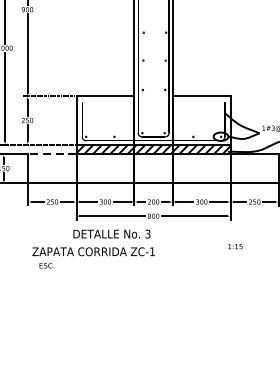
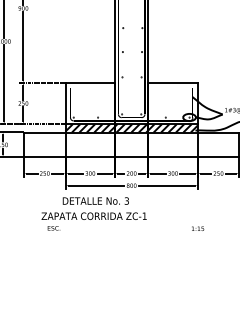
line: (52, 154) -> (44, 132), dashed -> solid
text: (236, 246) -> (198, 228), moved
text: (92, 257) -> (93, 221), moved

